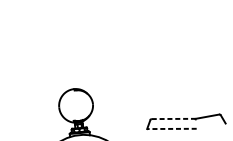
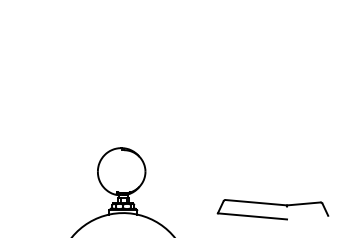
line: (173, 118) -> (256, 202), dashed -> solid
line: (171, 128) -> (252, 216), dashed -> solid

